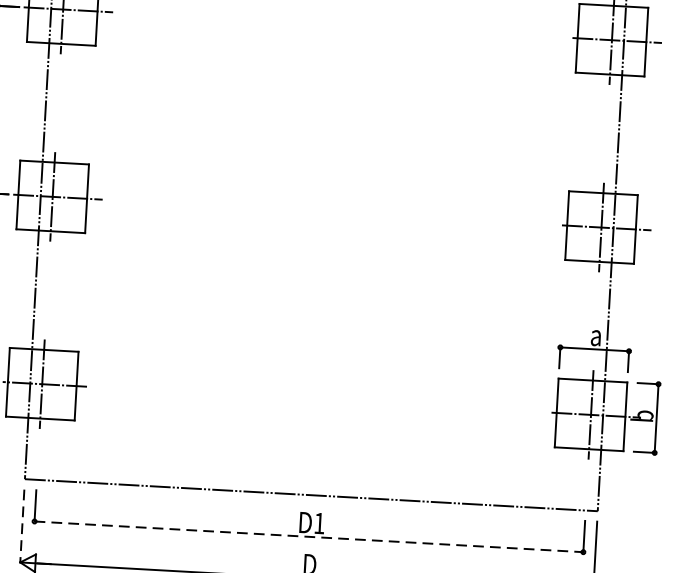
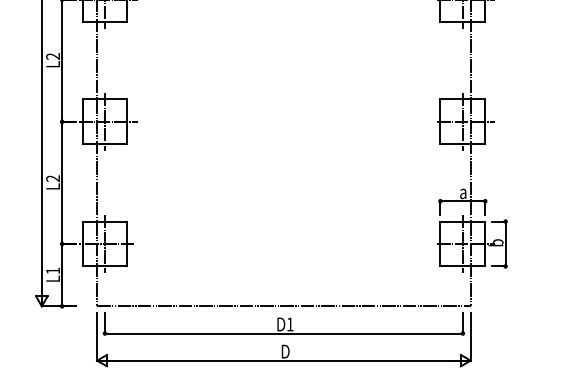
line: (22, 525) -> (97, 336), dashed -> solid
line: (308, 536) -> (283, 333), dashed -> solid

